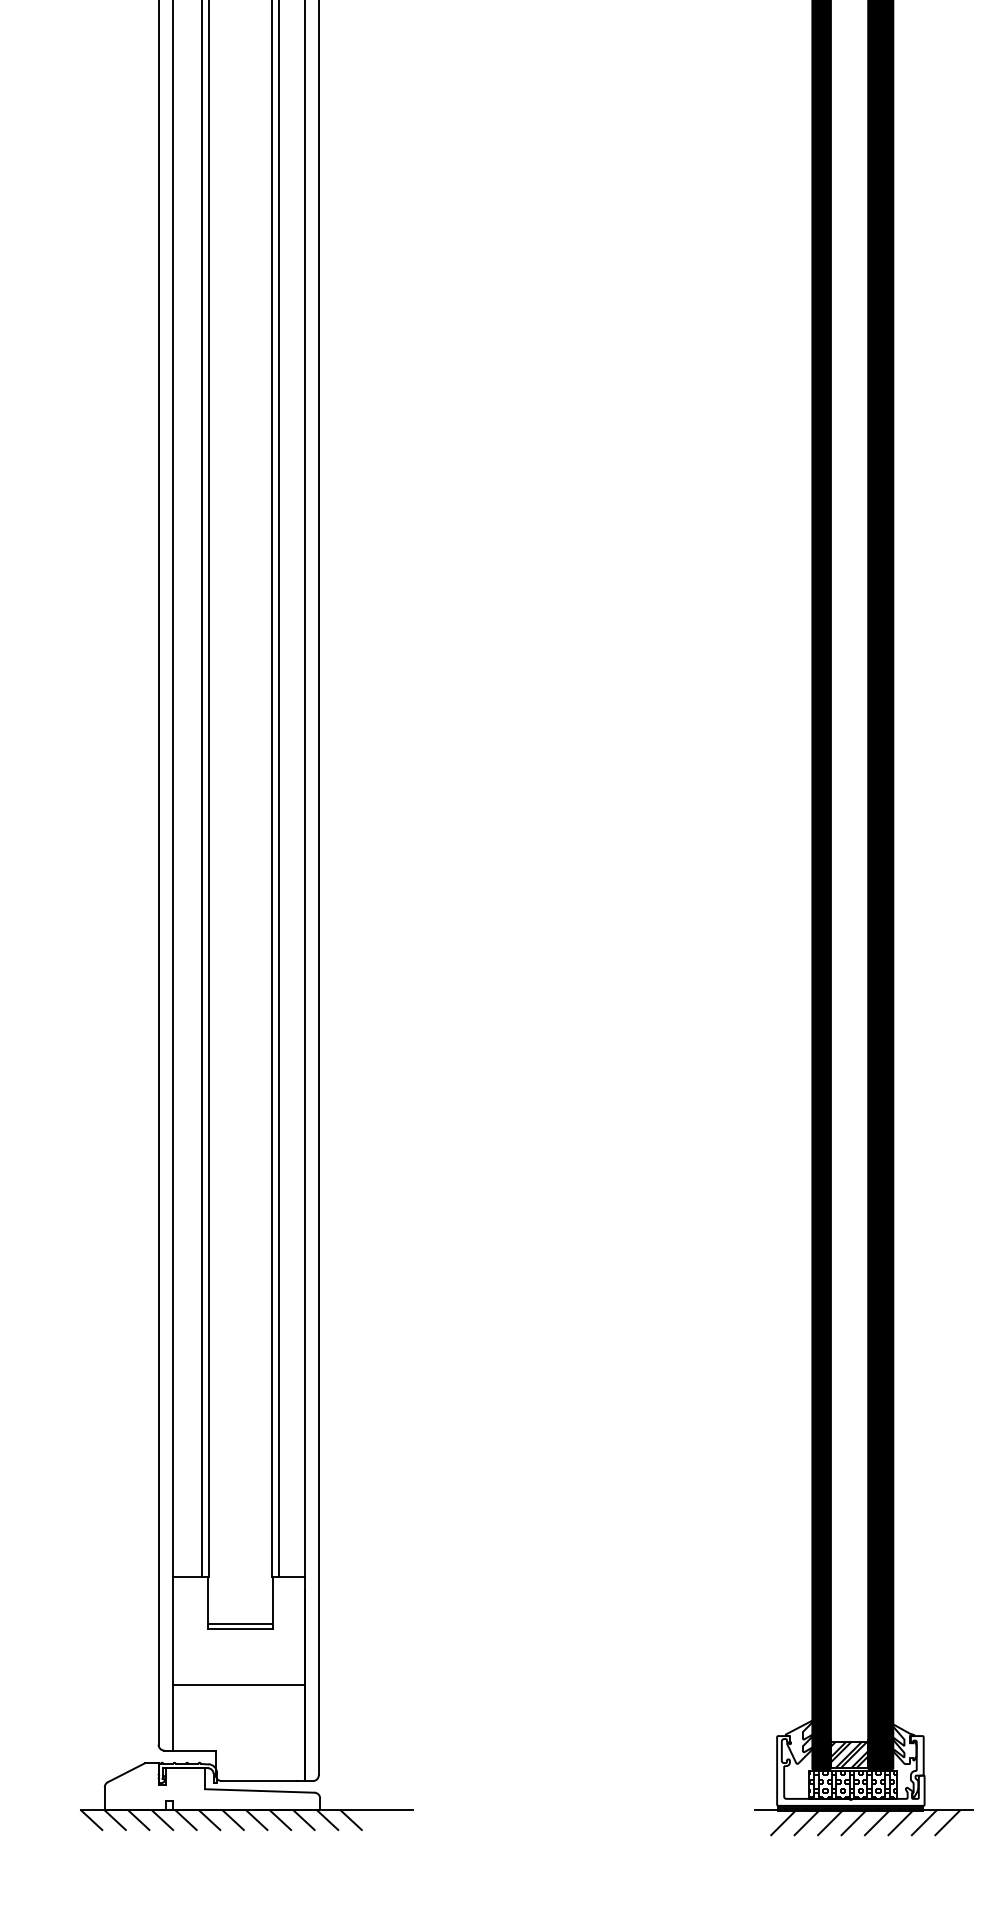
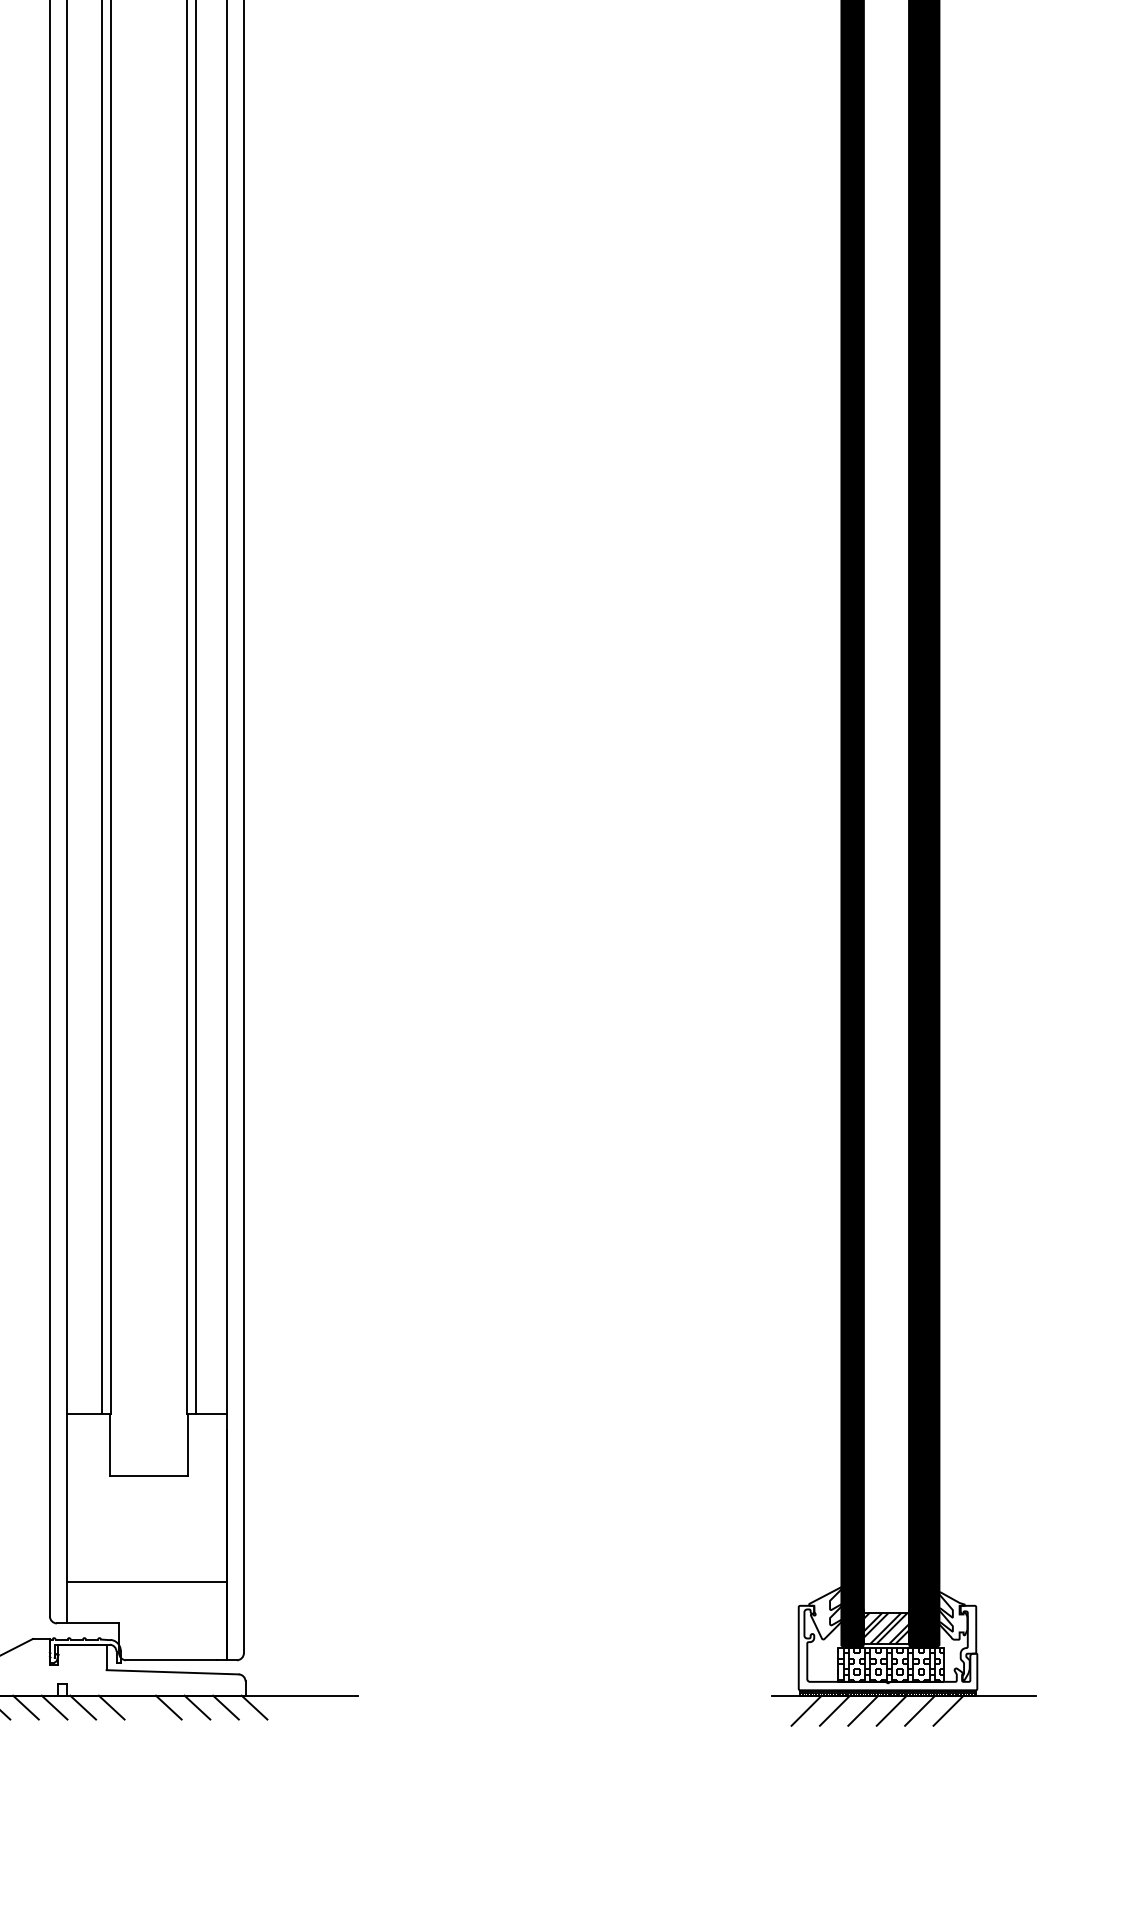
line: (239, 1624) -> (147, 1470), removed
line: (238, 1685) -> (146, 1582), moved
line: (232, 1819) -> (139, 1706), removed
line: (350, 1819) -> (282, 1706), removed
line: (923, 1822) -> (975, 1710), removed
line: (947, 1822) -> (1005, 1710), removed

